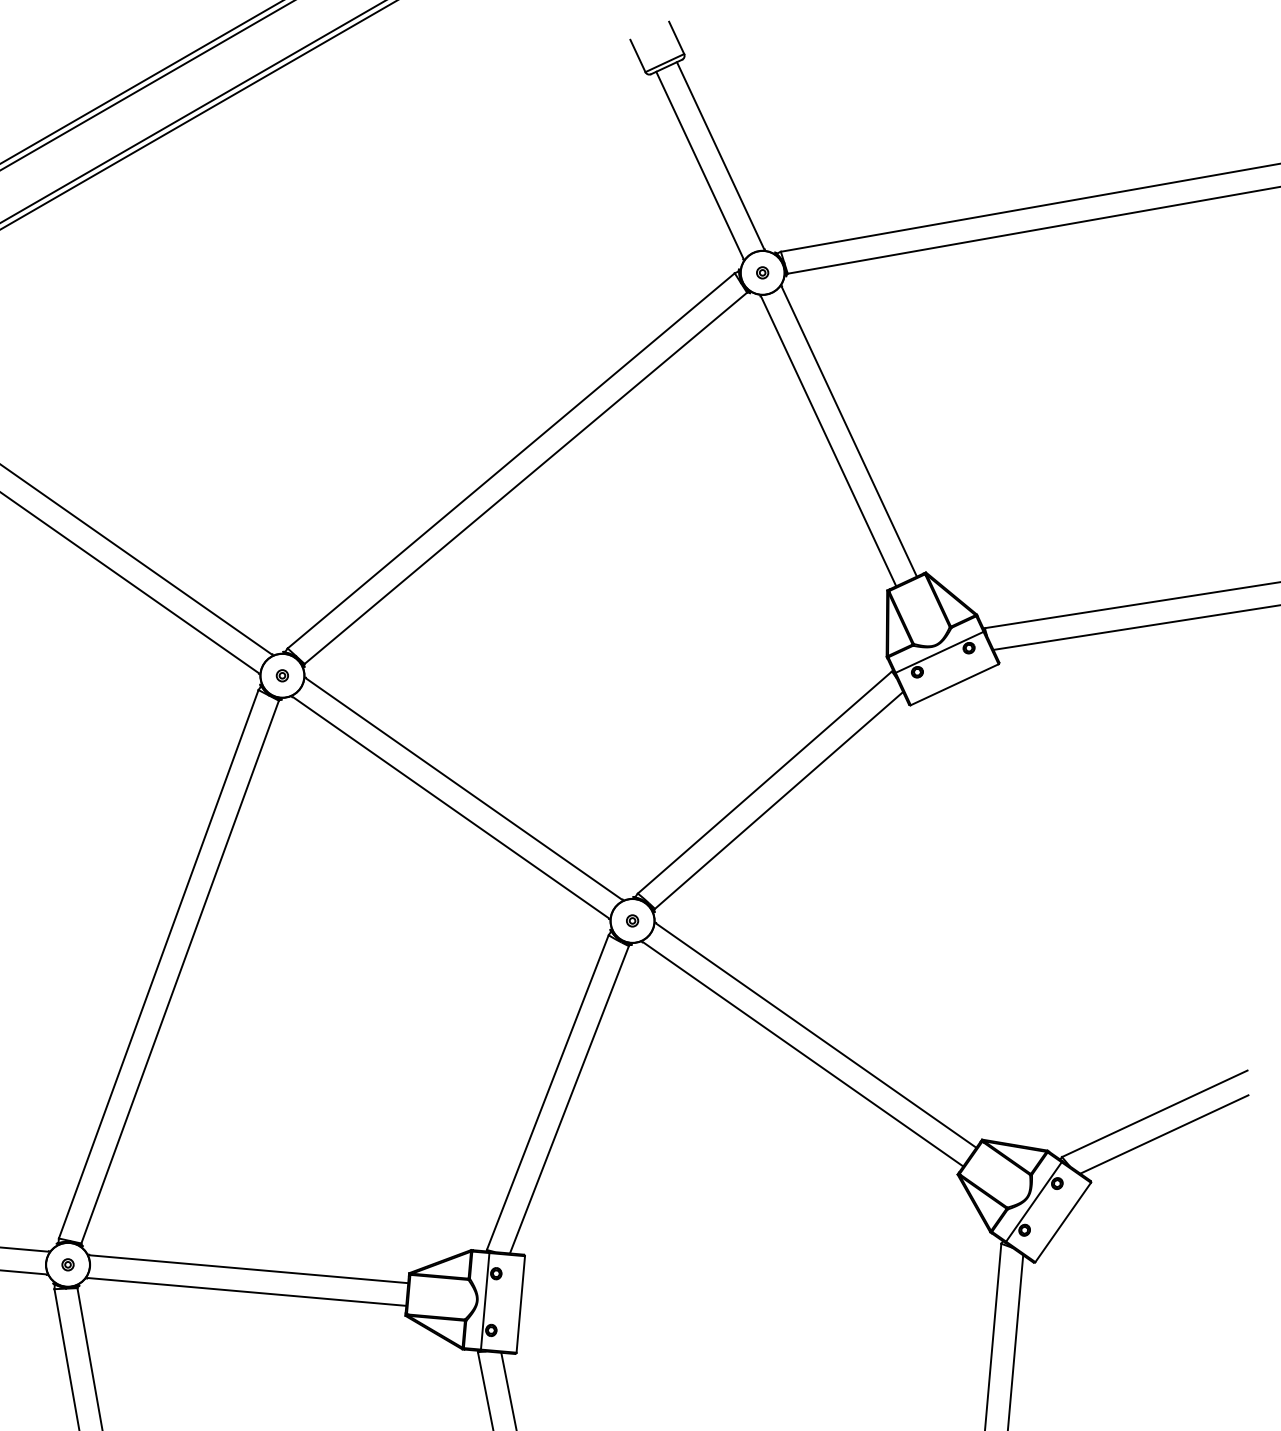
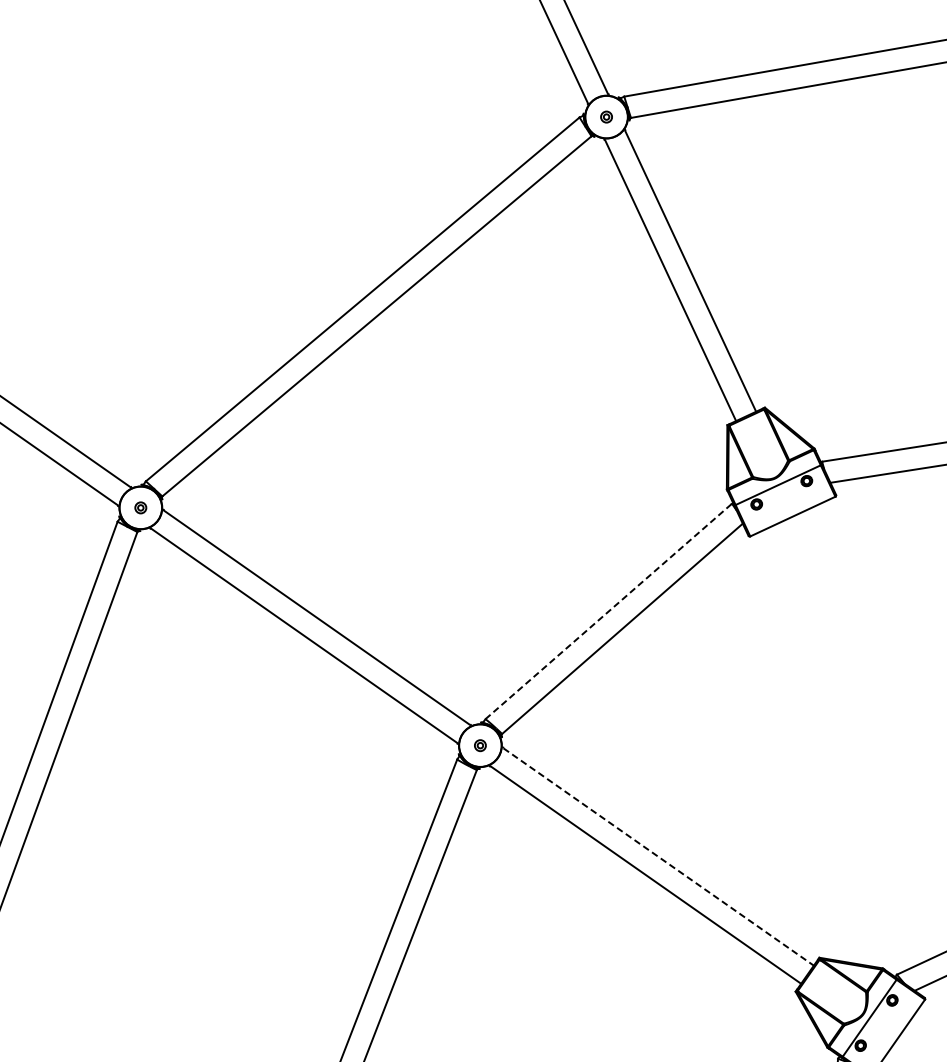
line: (764, 782) -> (608, 611), solid -> dashed
line: (816, 1036) -> (658, 857), solid -> dashed

